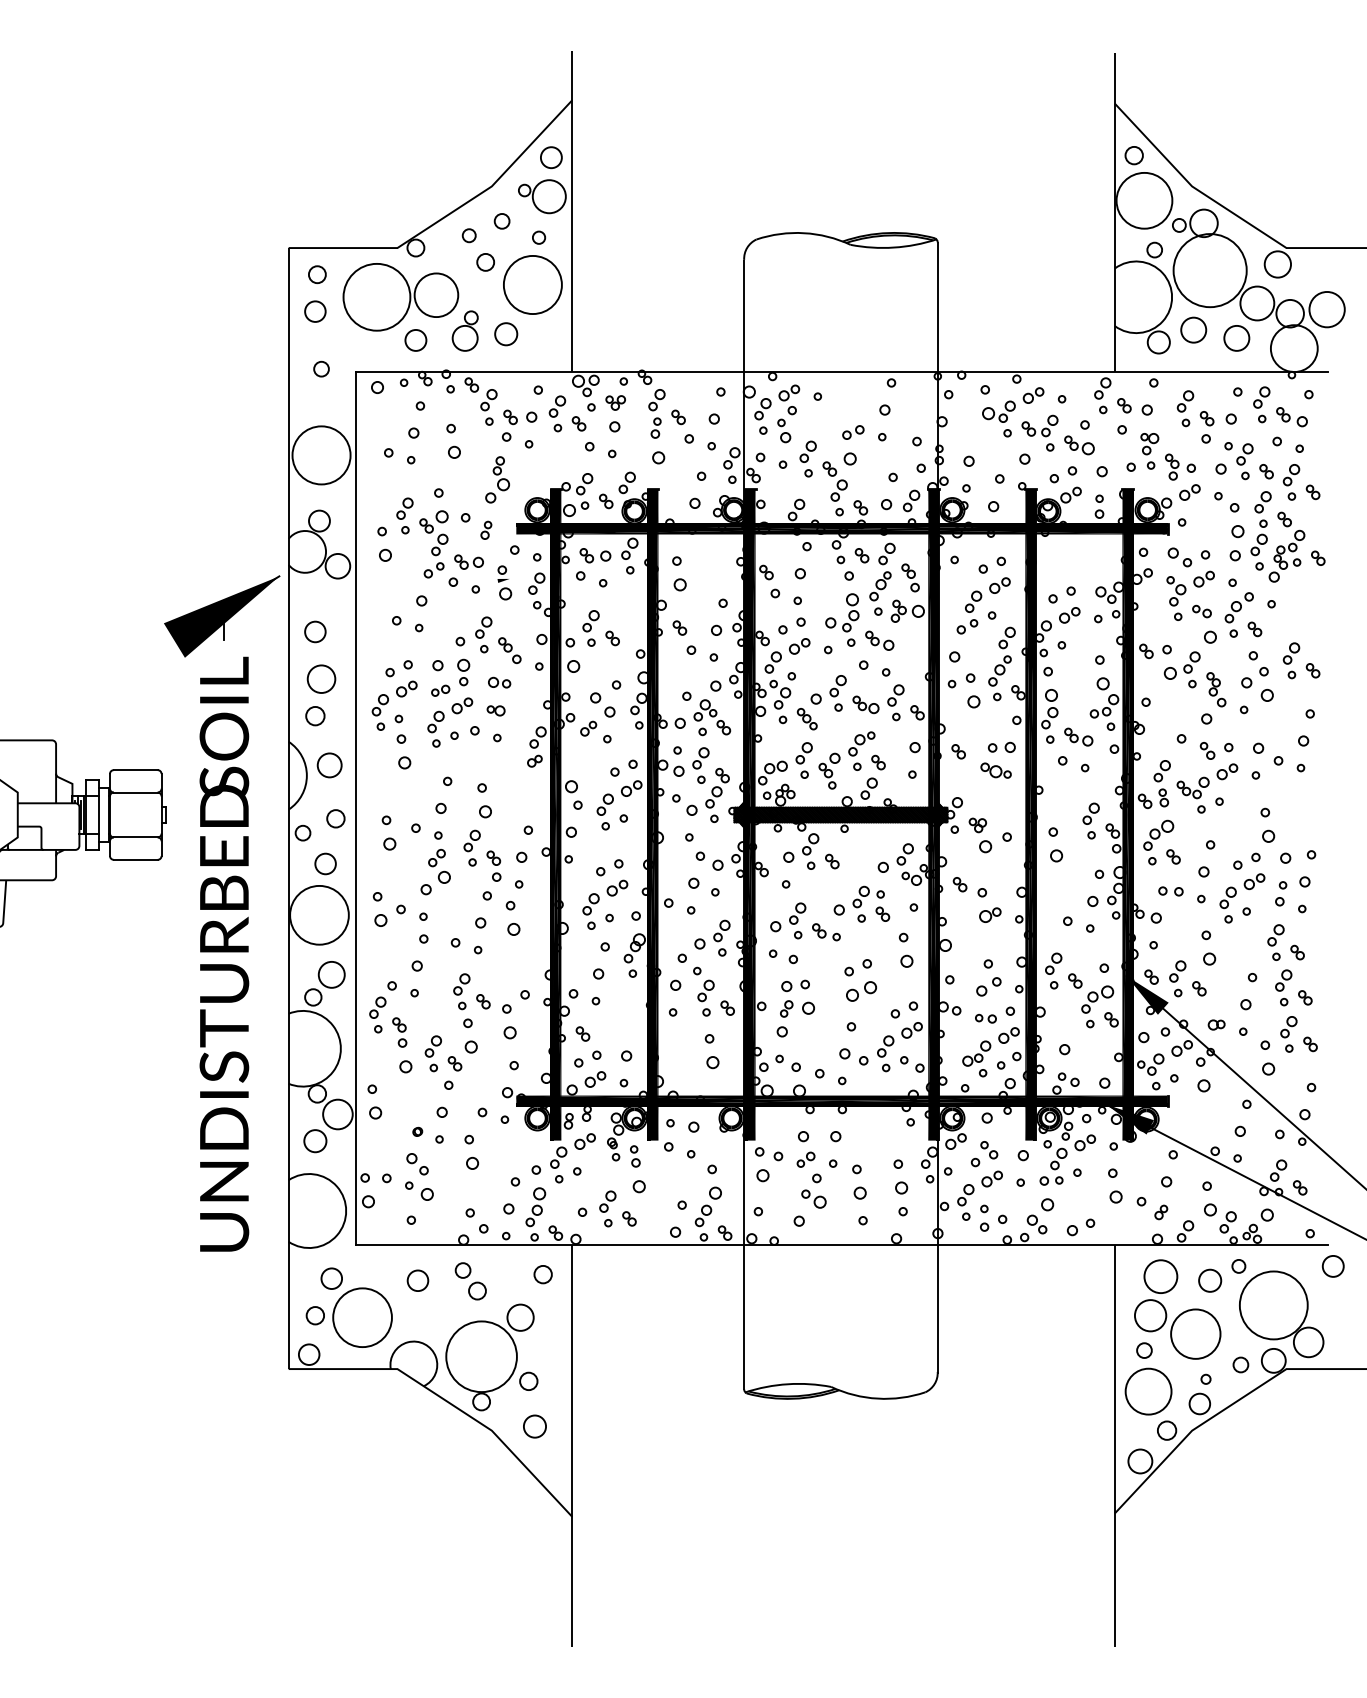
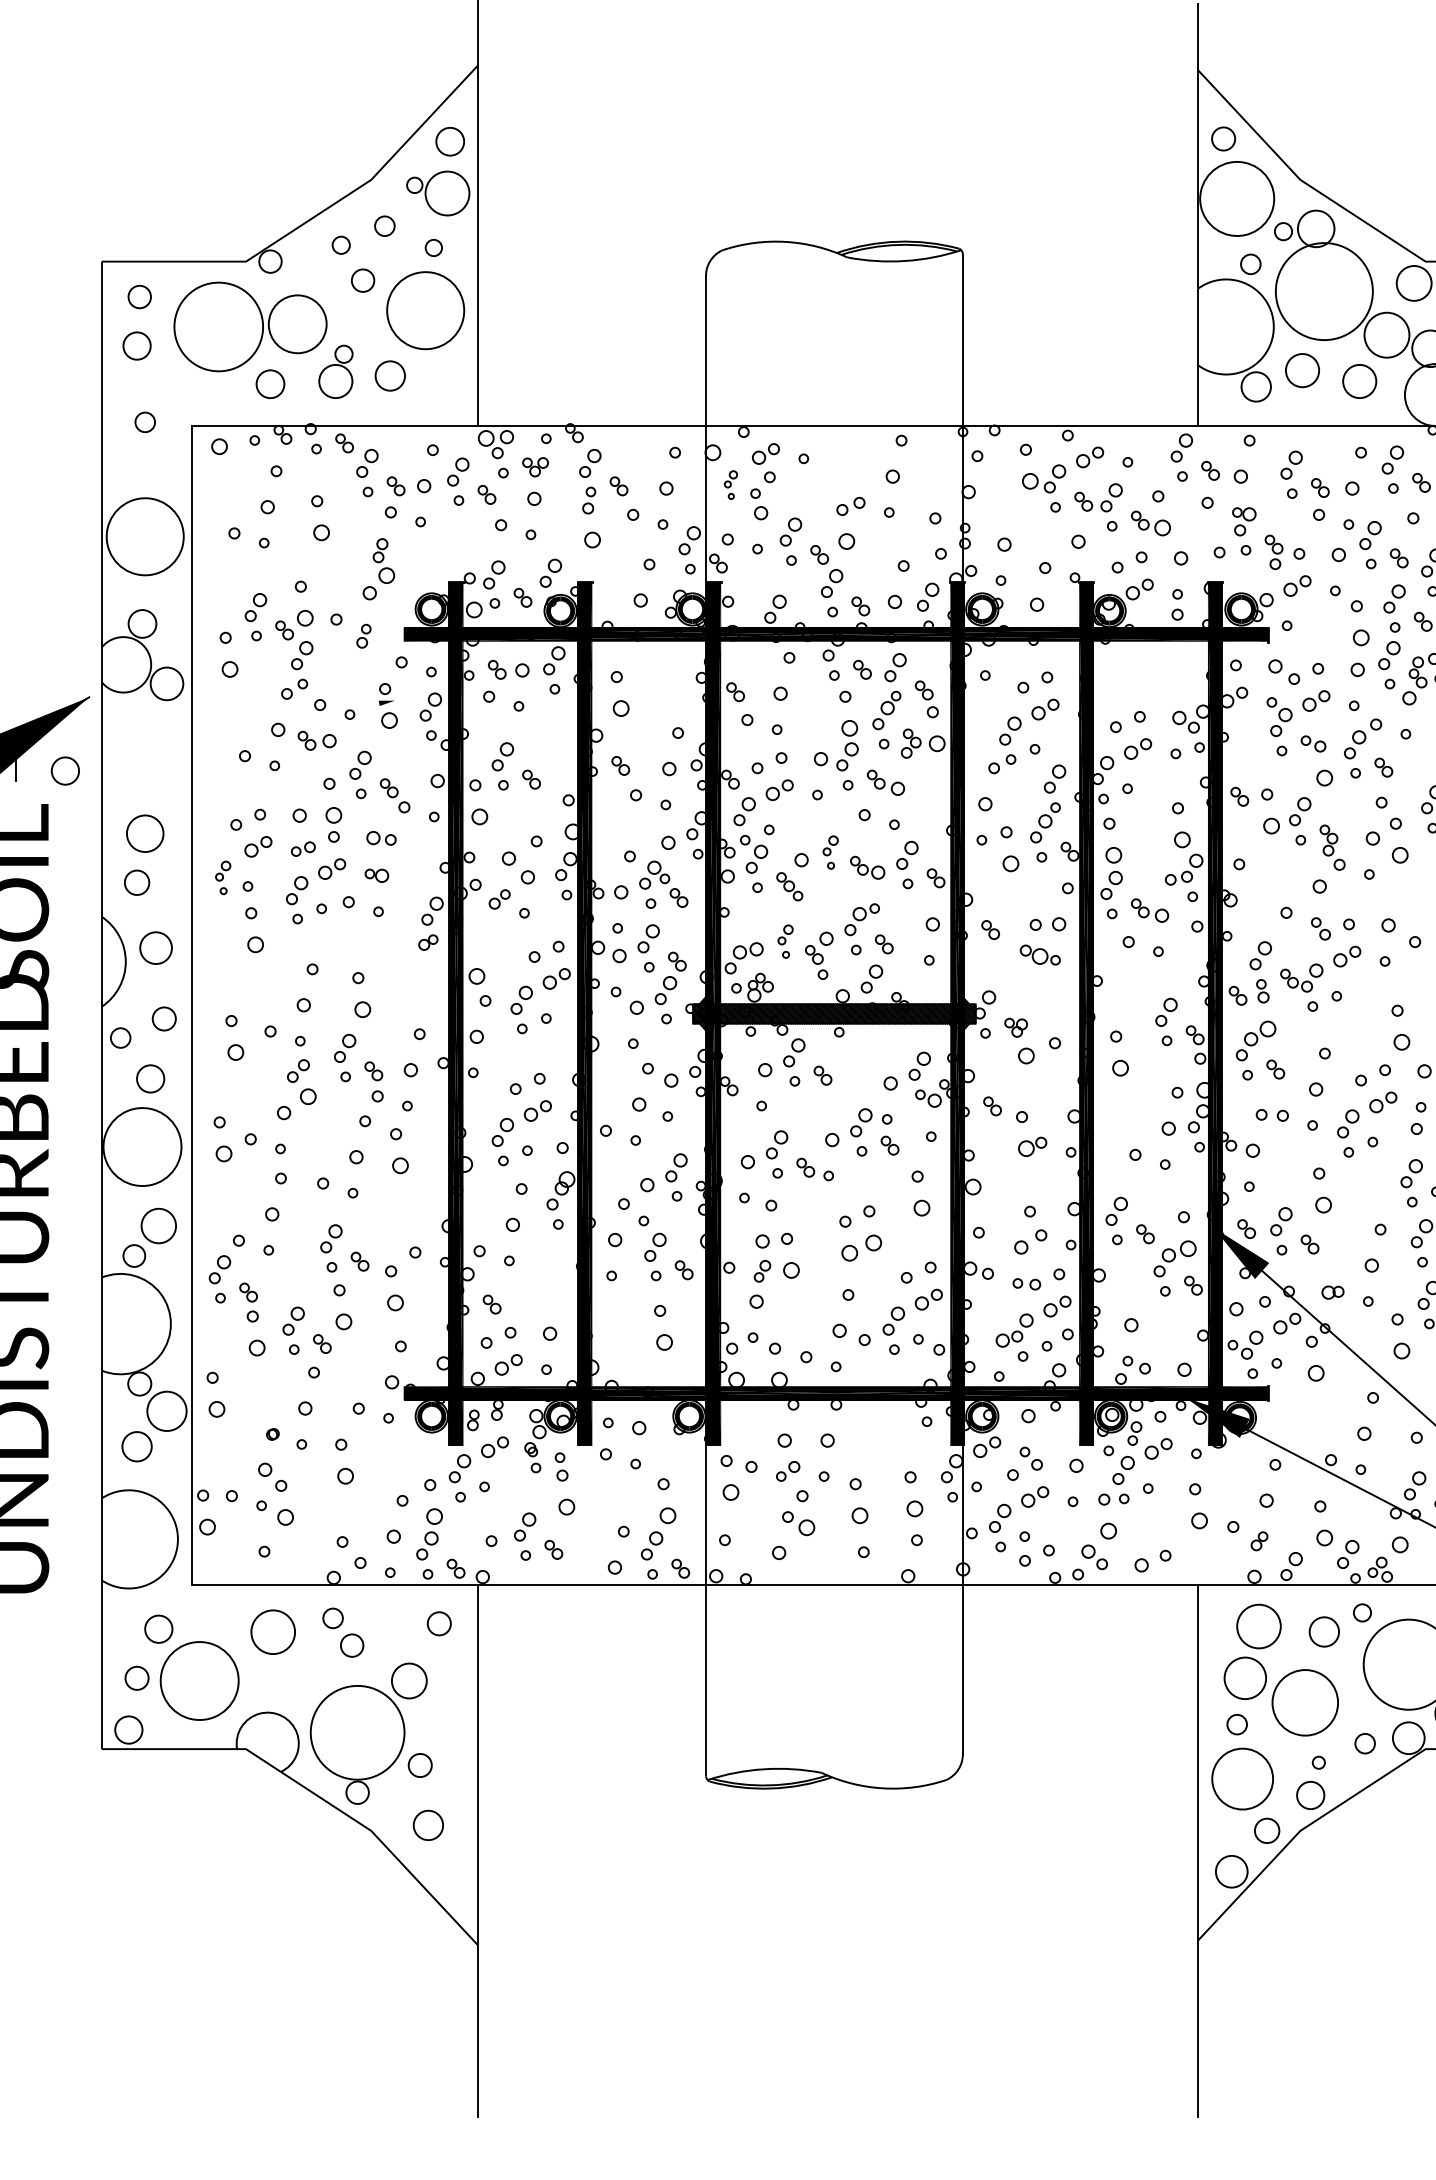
part: (762, 416) -> (730, 485), size x0.6
part: (468, 561) -> (316, 739), moved
circle: (315, 631) -> (65, 770), moved
part: (837, 693) -> (829, 852), size x0.7
part: (379, 712) -> (222, 877), size x0.7
part: (803, 760) -> (784, 941), size x0.7
circle: (417, 1280) -> (272, 1631), size x1.6

